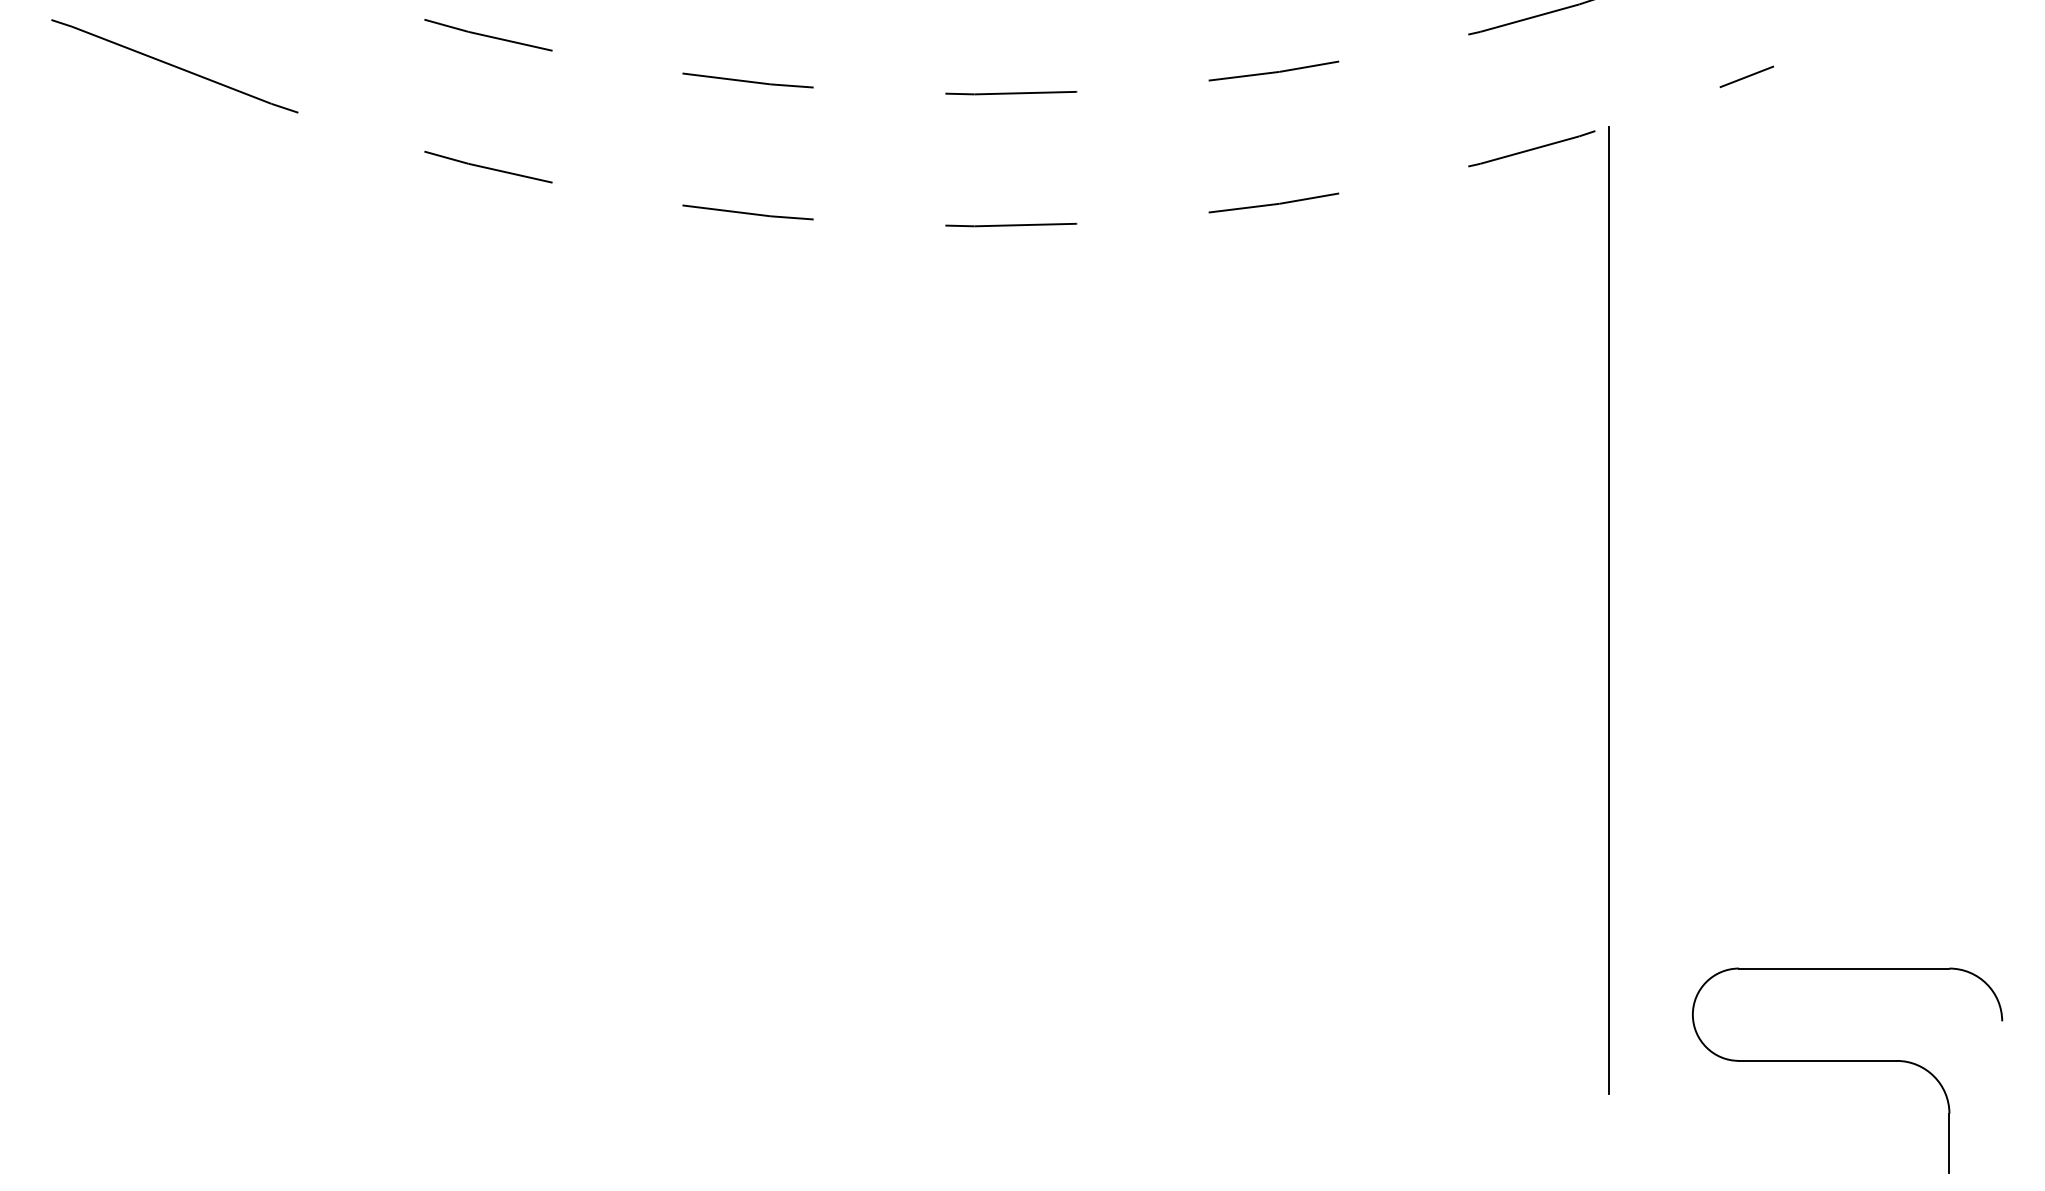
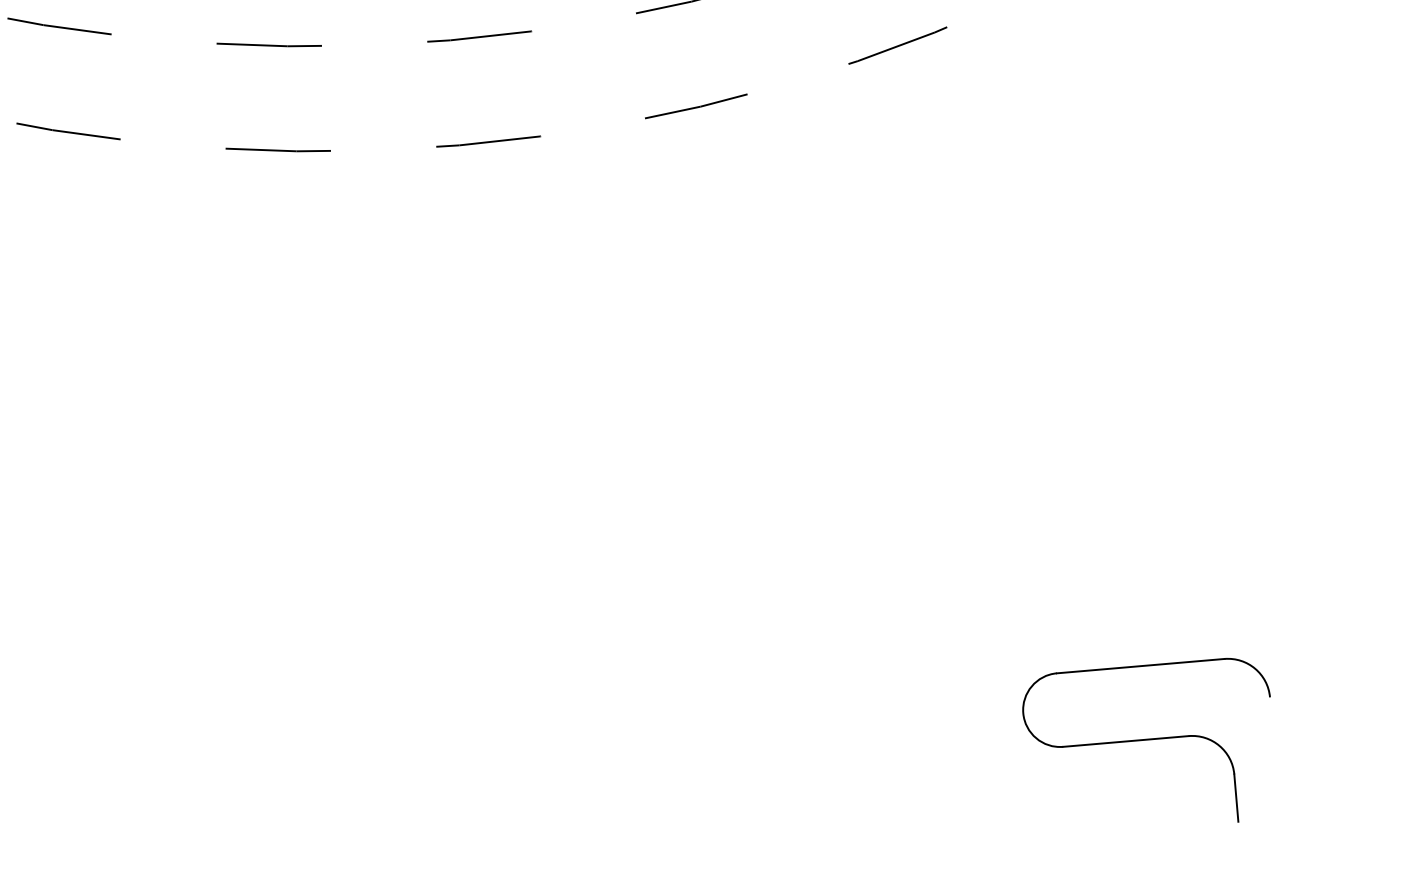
line: (1609, 610) -> (991, 407), removed
part: (1847, 1061) -> (1149, 739), moved

